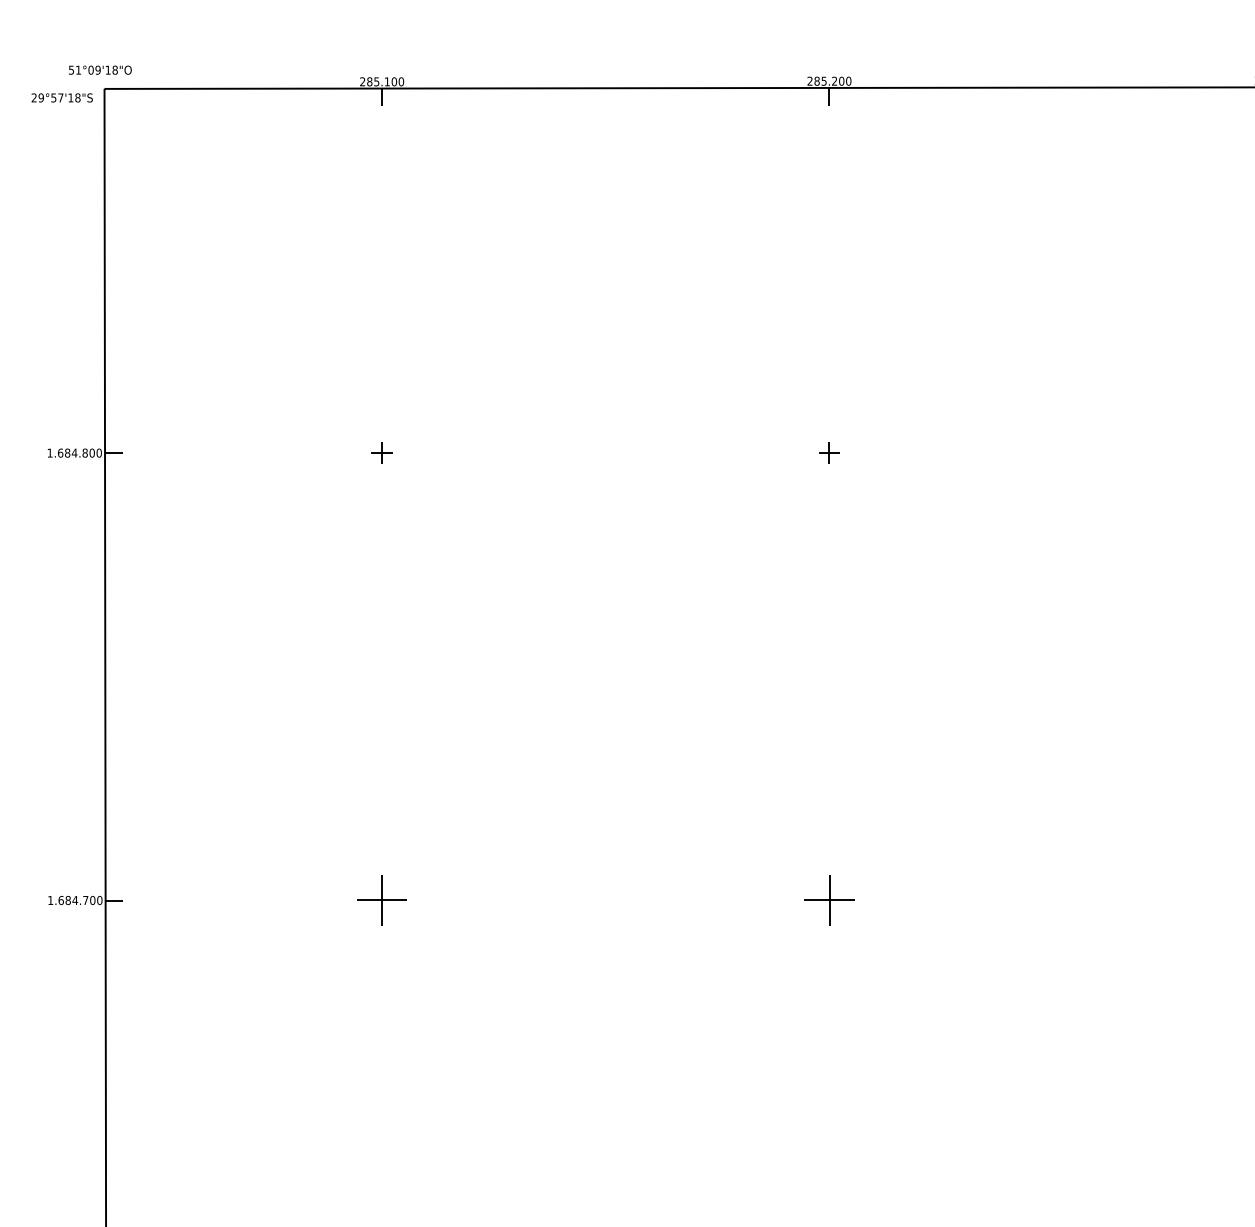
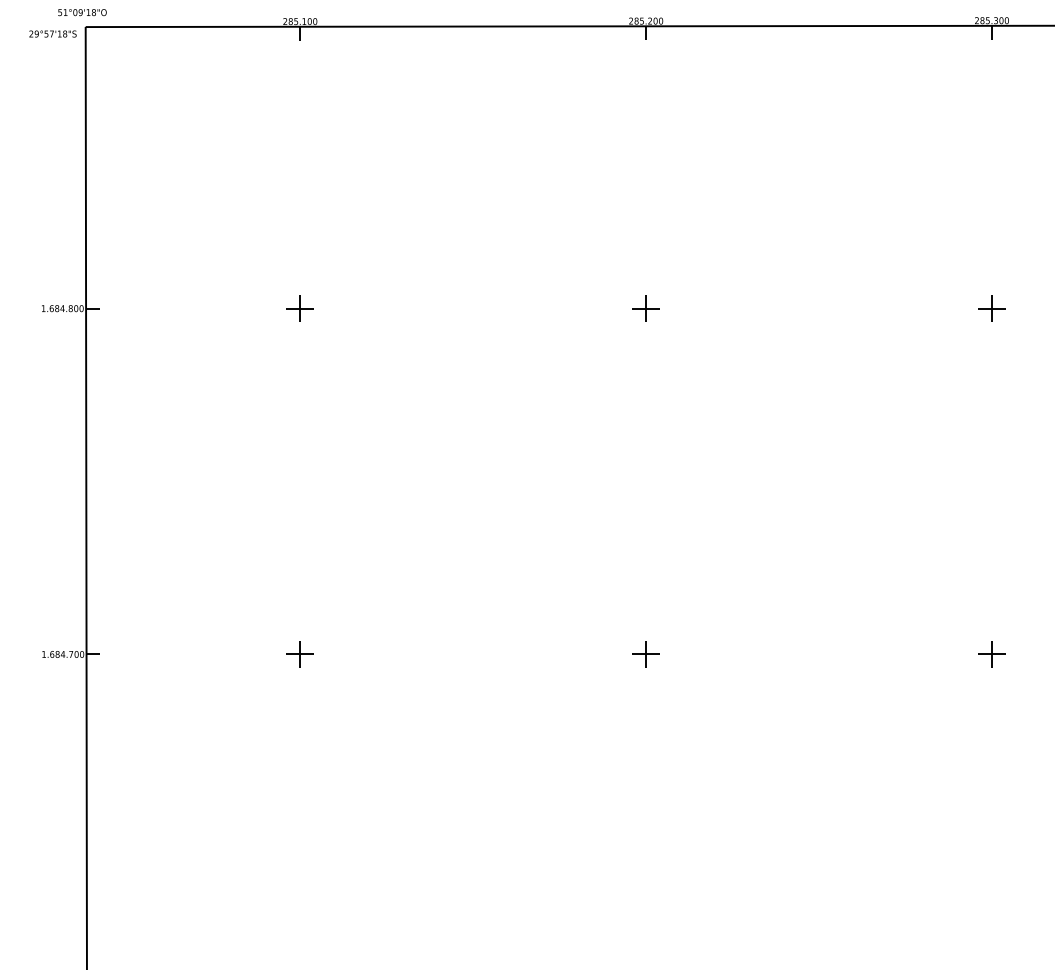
part: (381, 452) -> (299, 308), size x1.67
part: (828, 452) -> (645, 308), size x1.67
part: (381, 900) -> (299, 654), size x0.71
part: (828, 900) -> (645, 654), size x0.71

